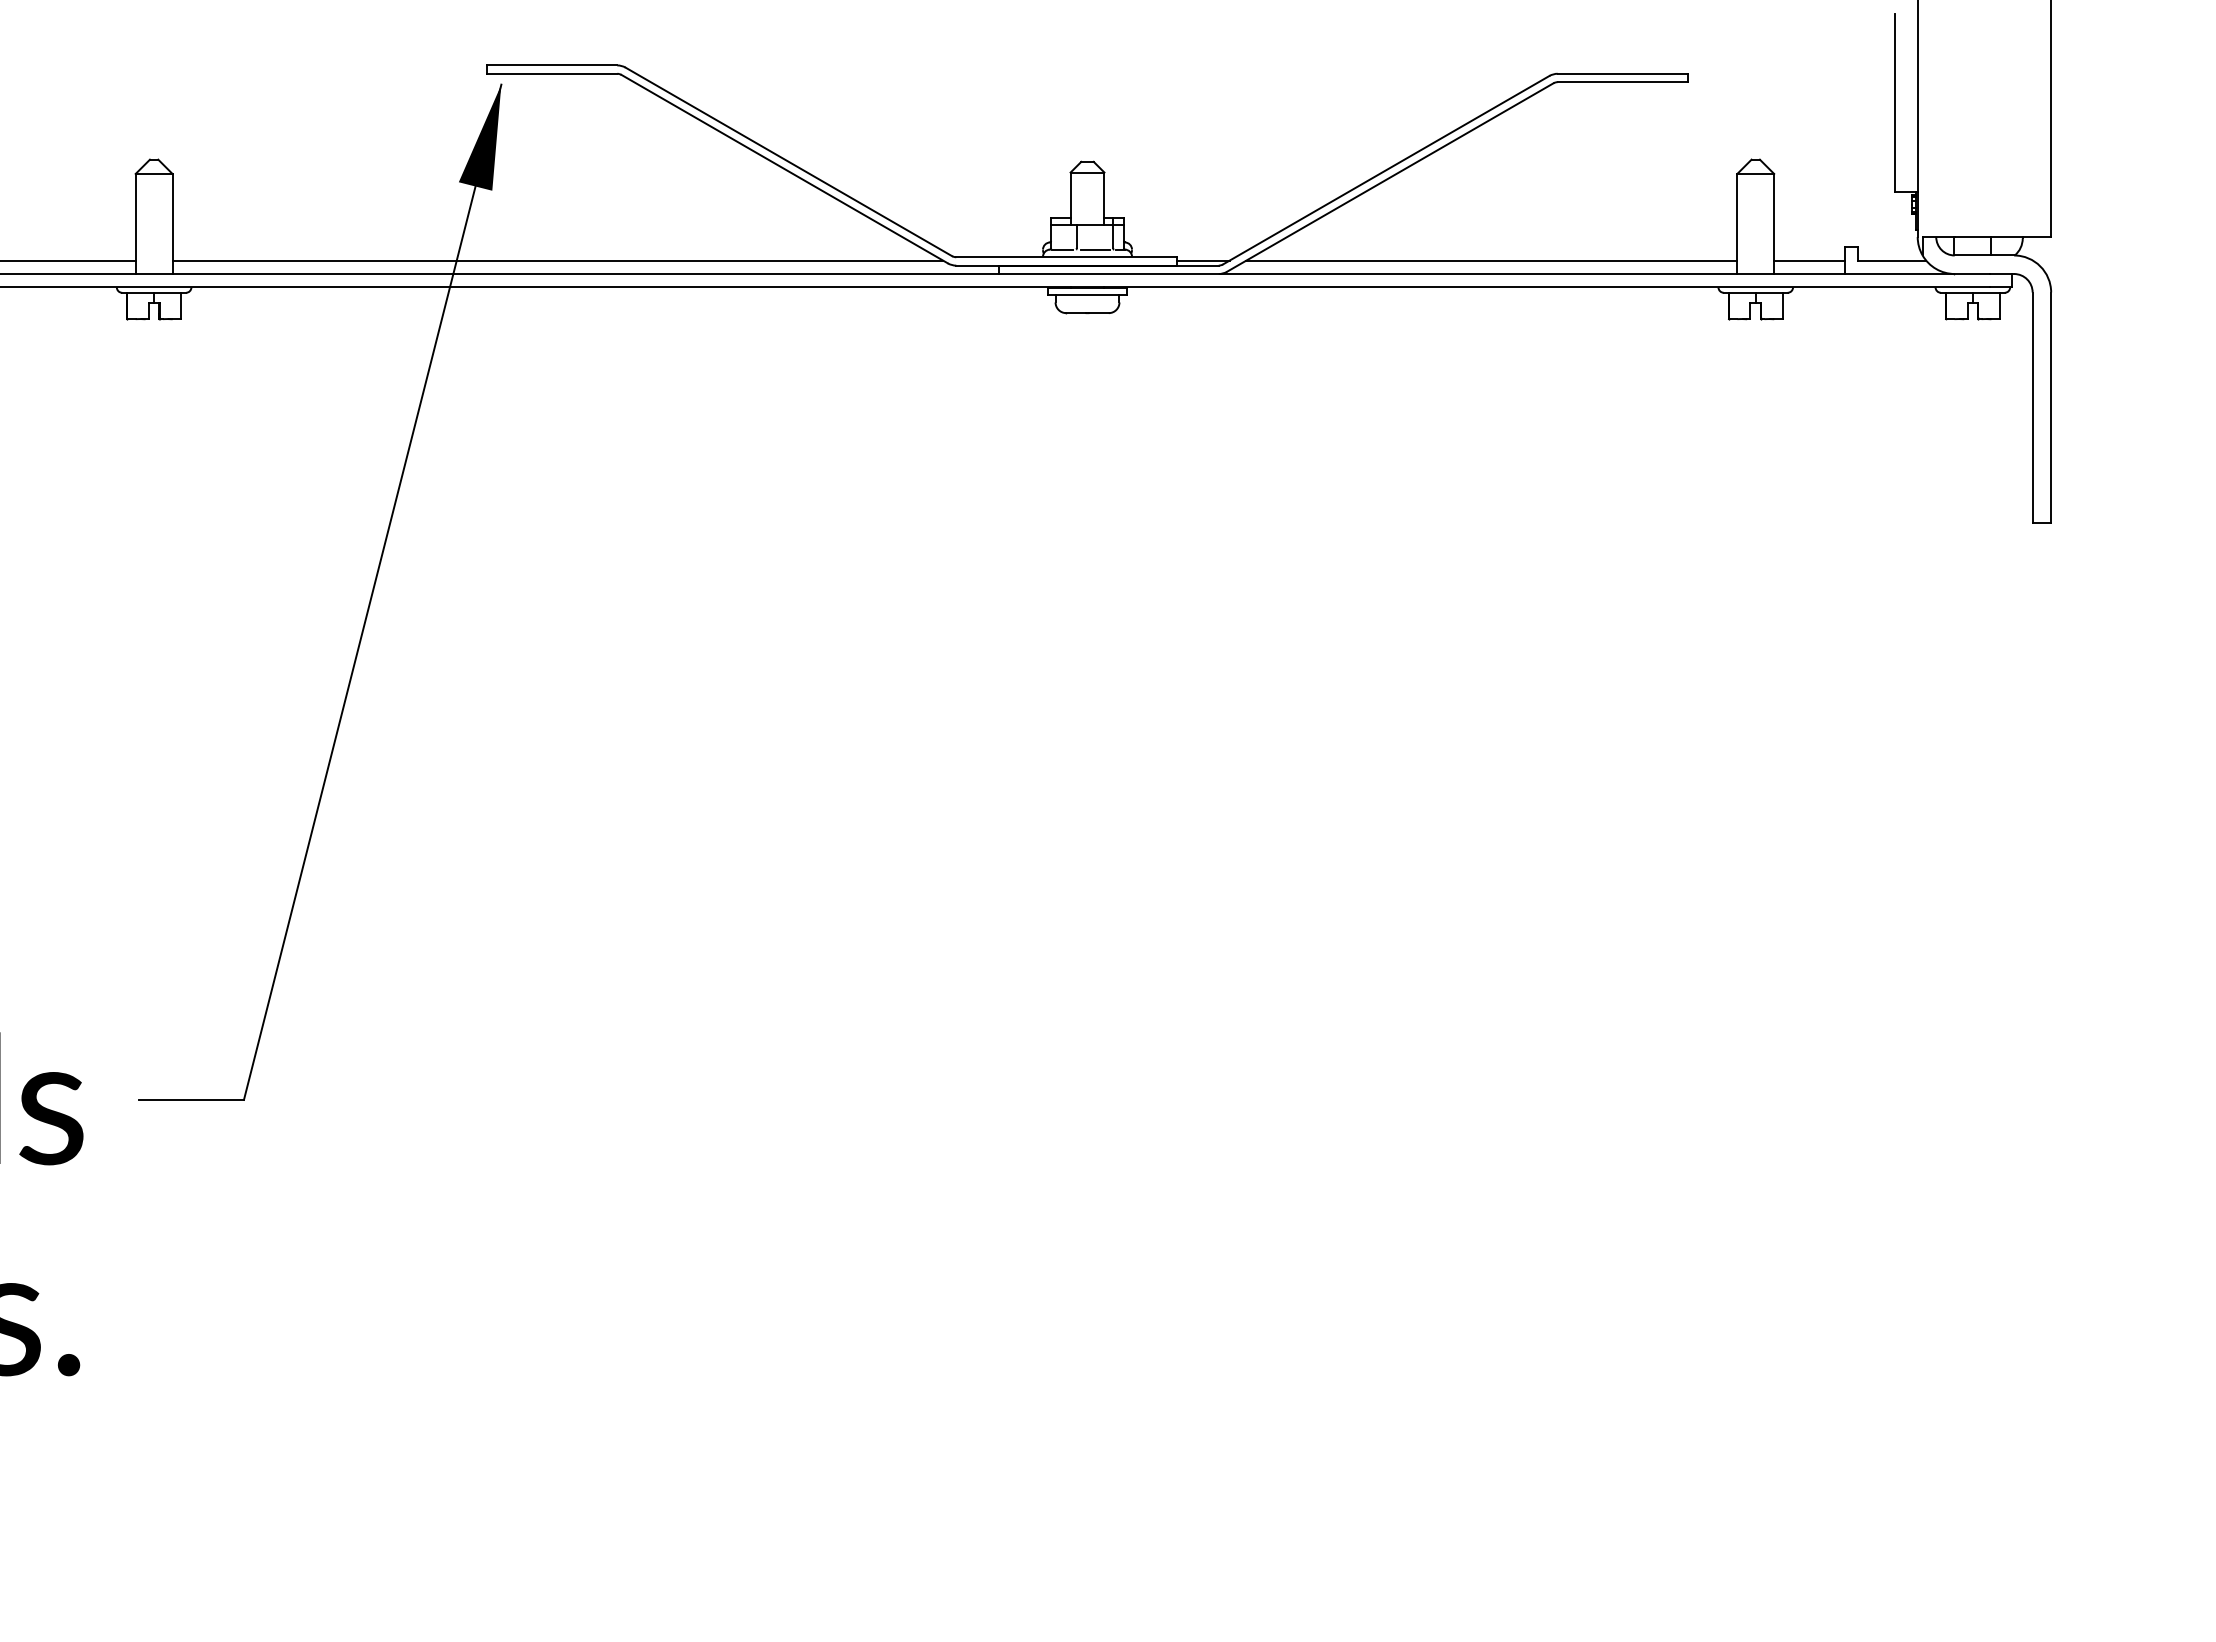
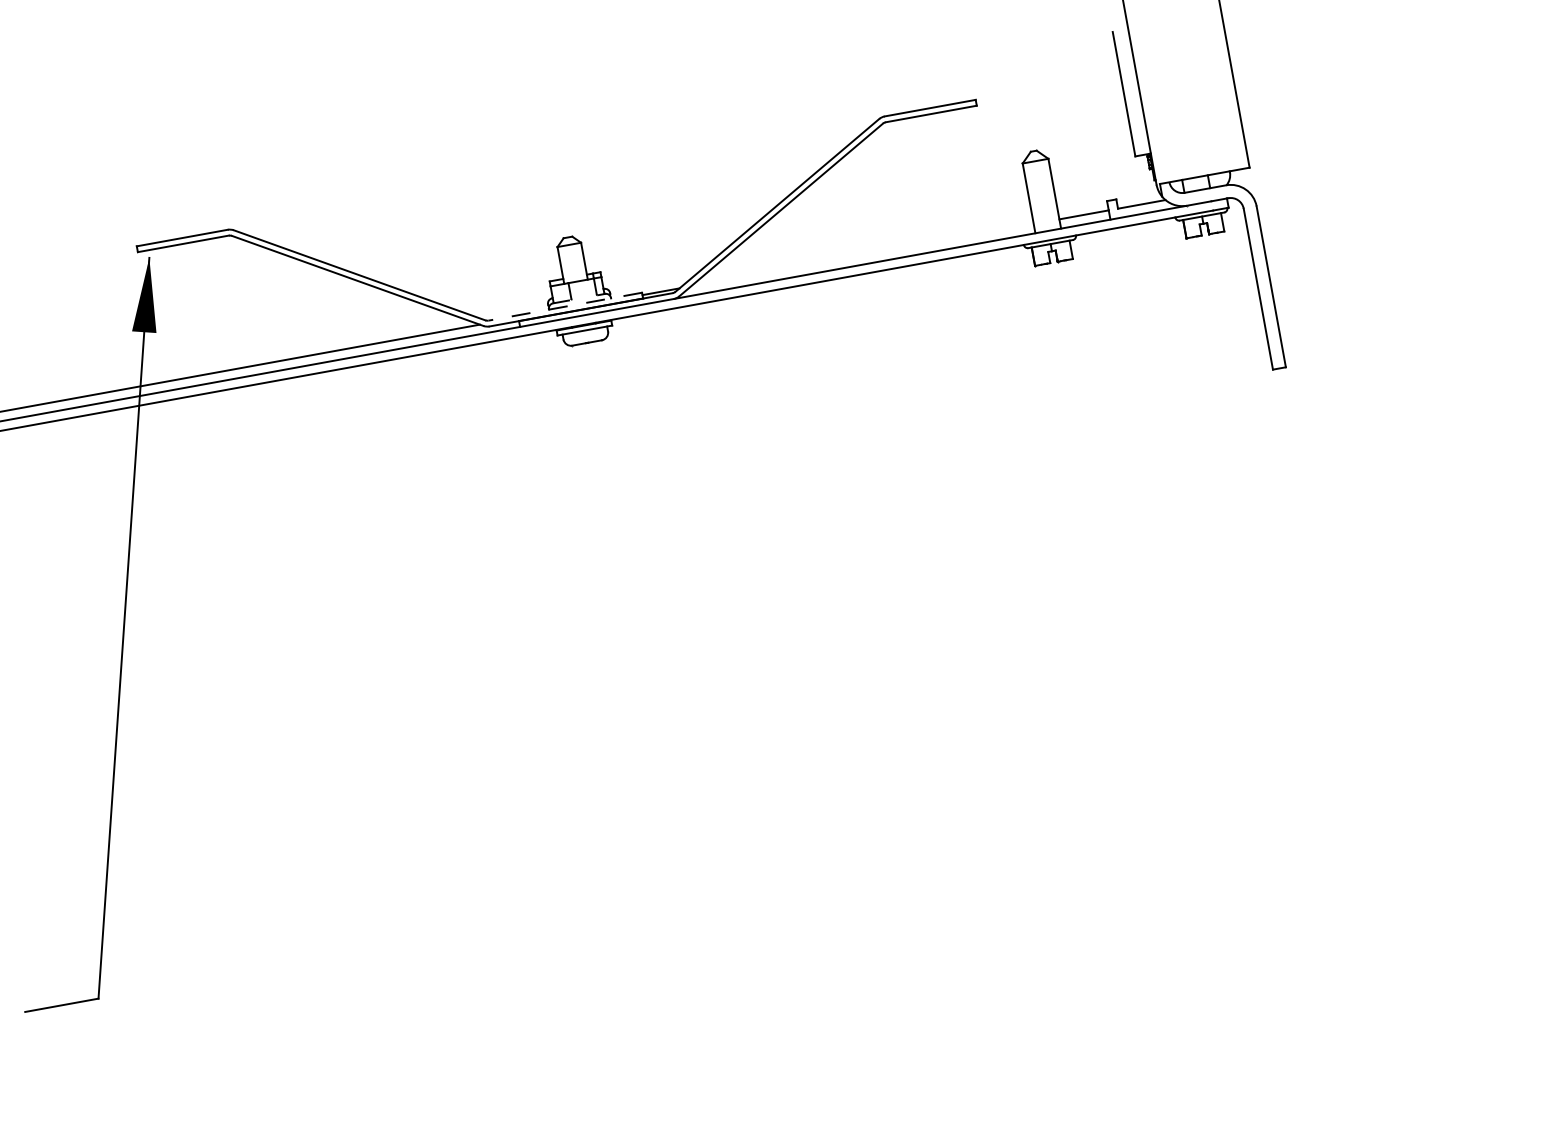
line: (1095, 249) -> (584, 297), removed
line: (1065, 257) -> (564, 306), solid -> dashed
line: (1491, 260) -> (862, 255), removed

